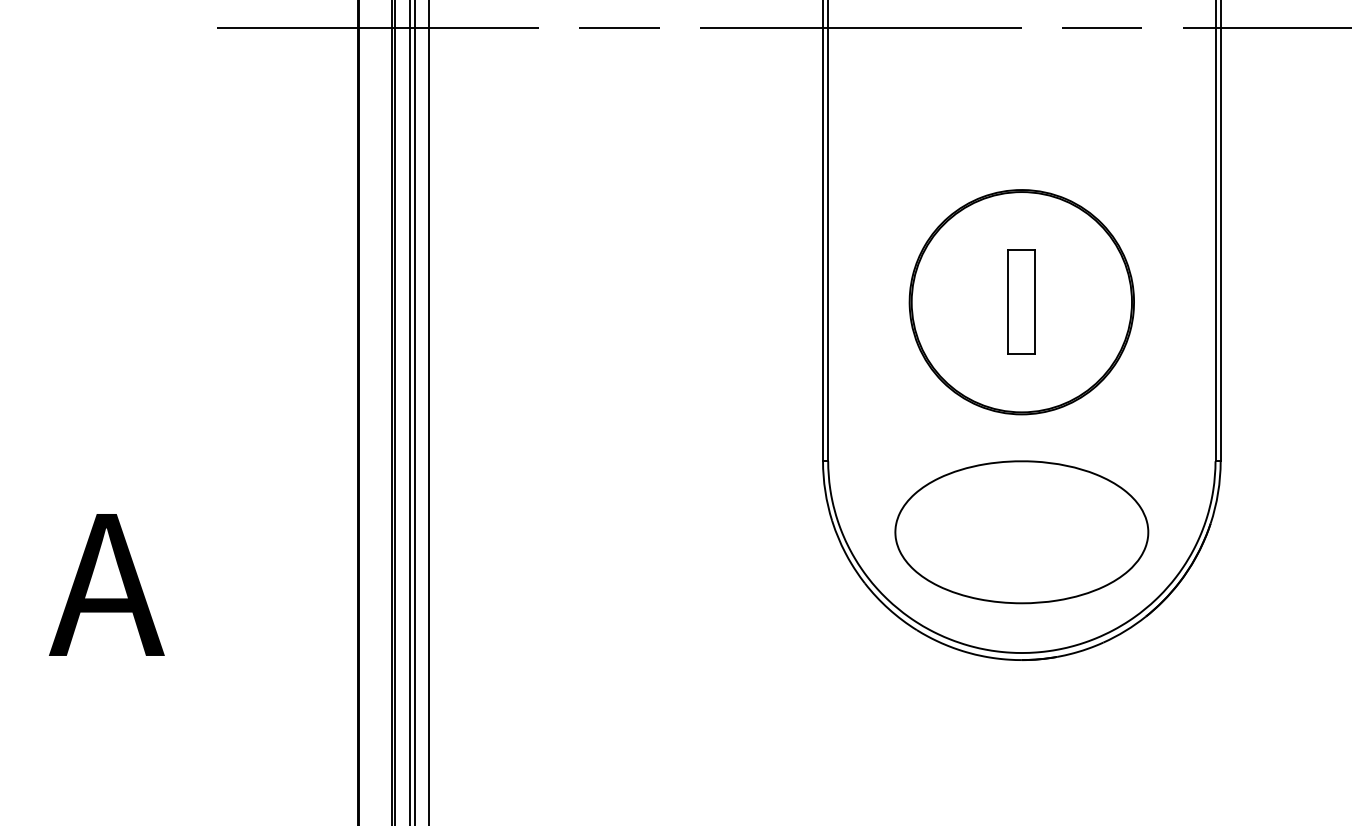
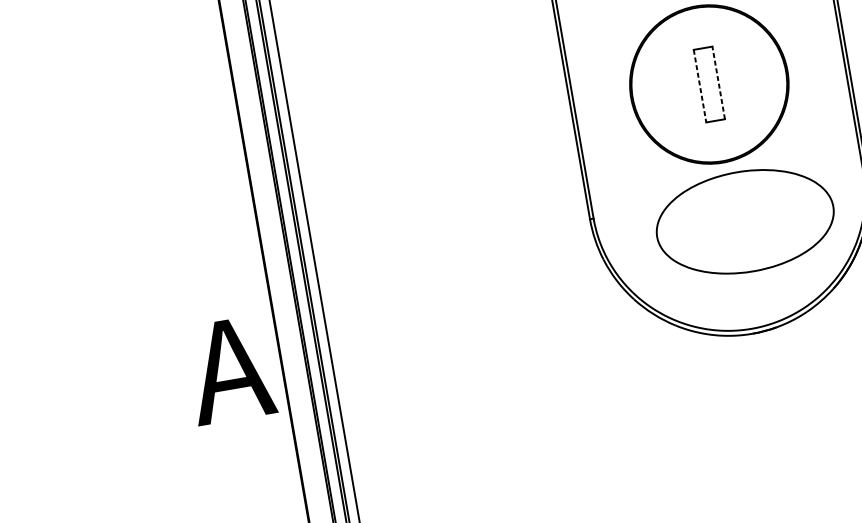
line: (1035, 301) -> (718, 82), solid -> dashed
line: (1008, 302) -> (700, 86), solid -> dashed
part: (1021, 532) -> (745, 222), moved
text: (106, 584) -> (229, 369), moved

